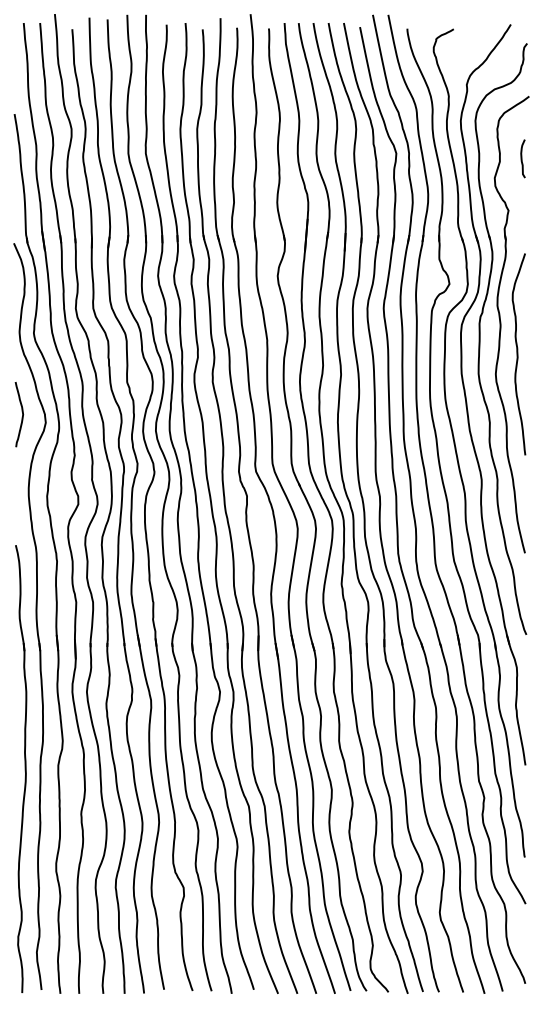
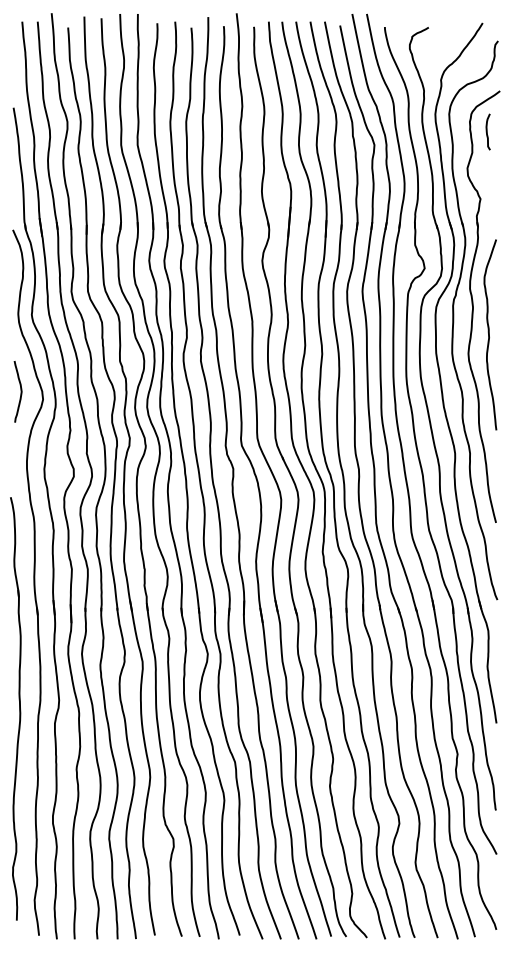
curve: (522, 158) -> (487, 131), moved
part: (20, 768) -> (15, 708), moved

